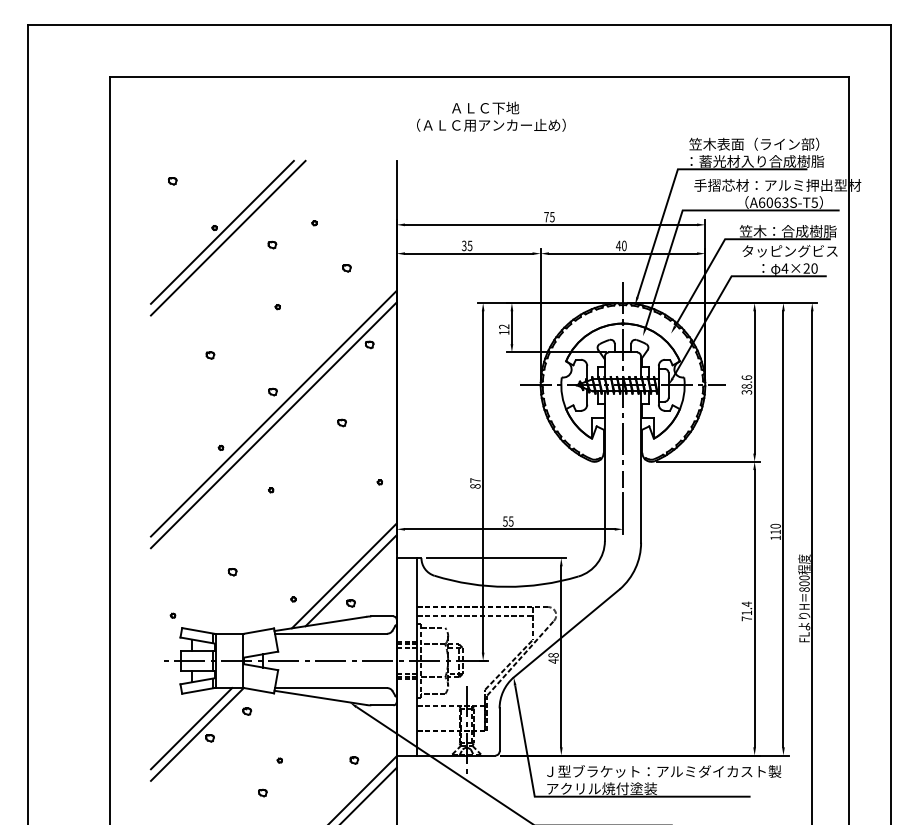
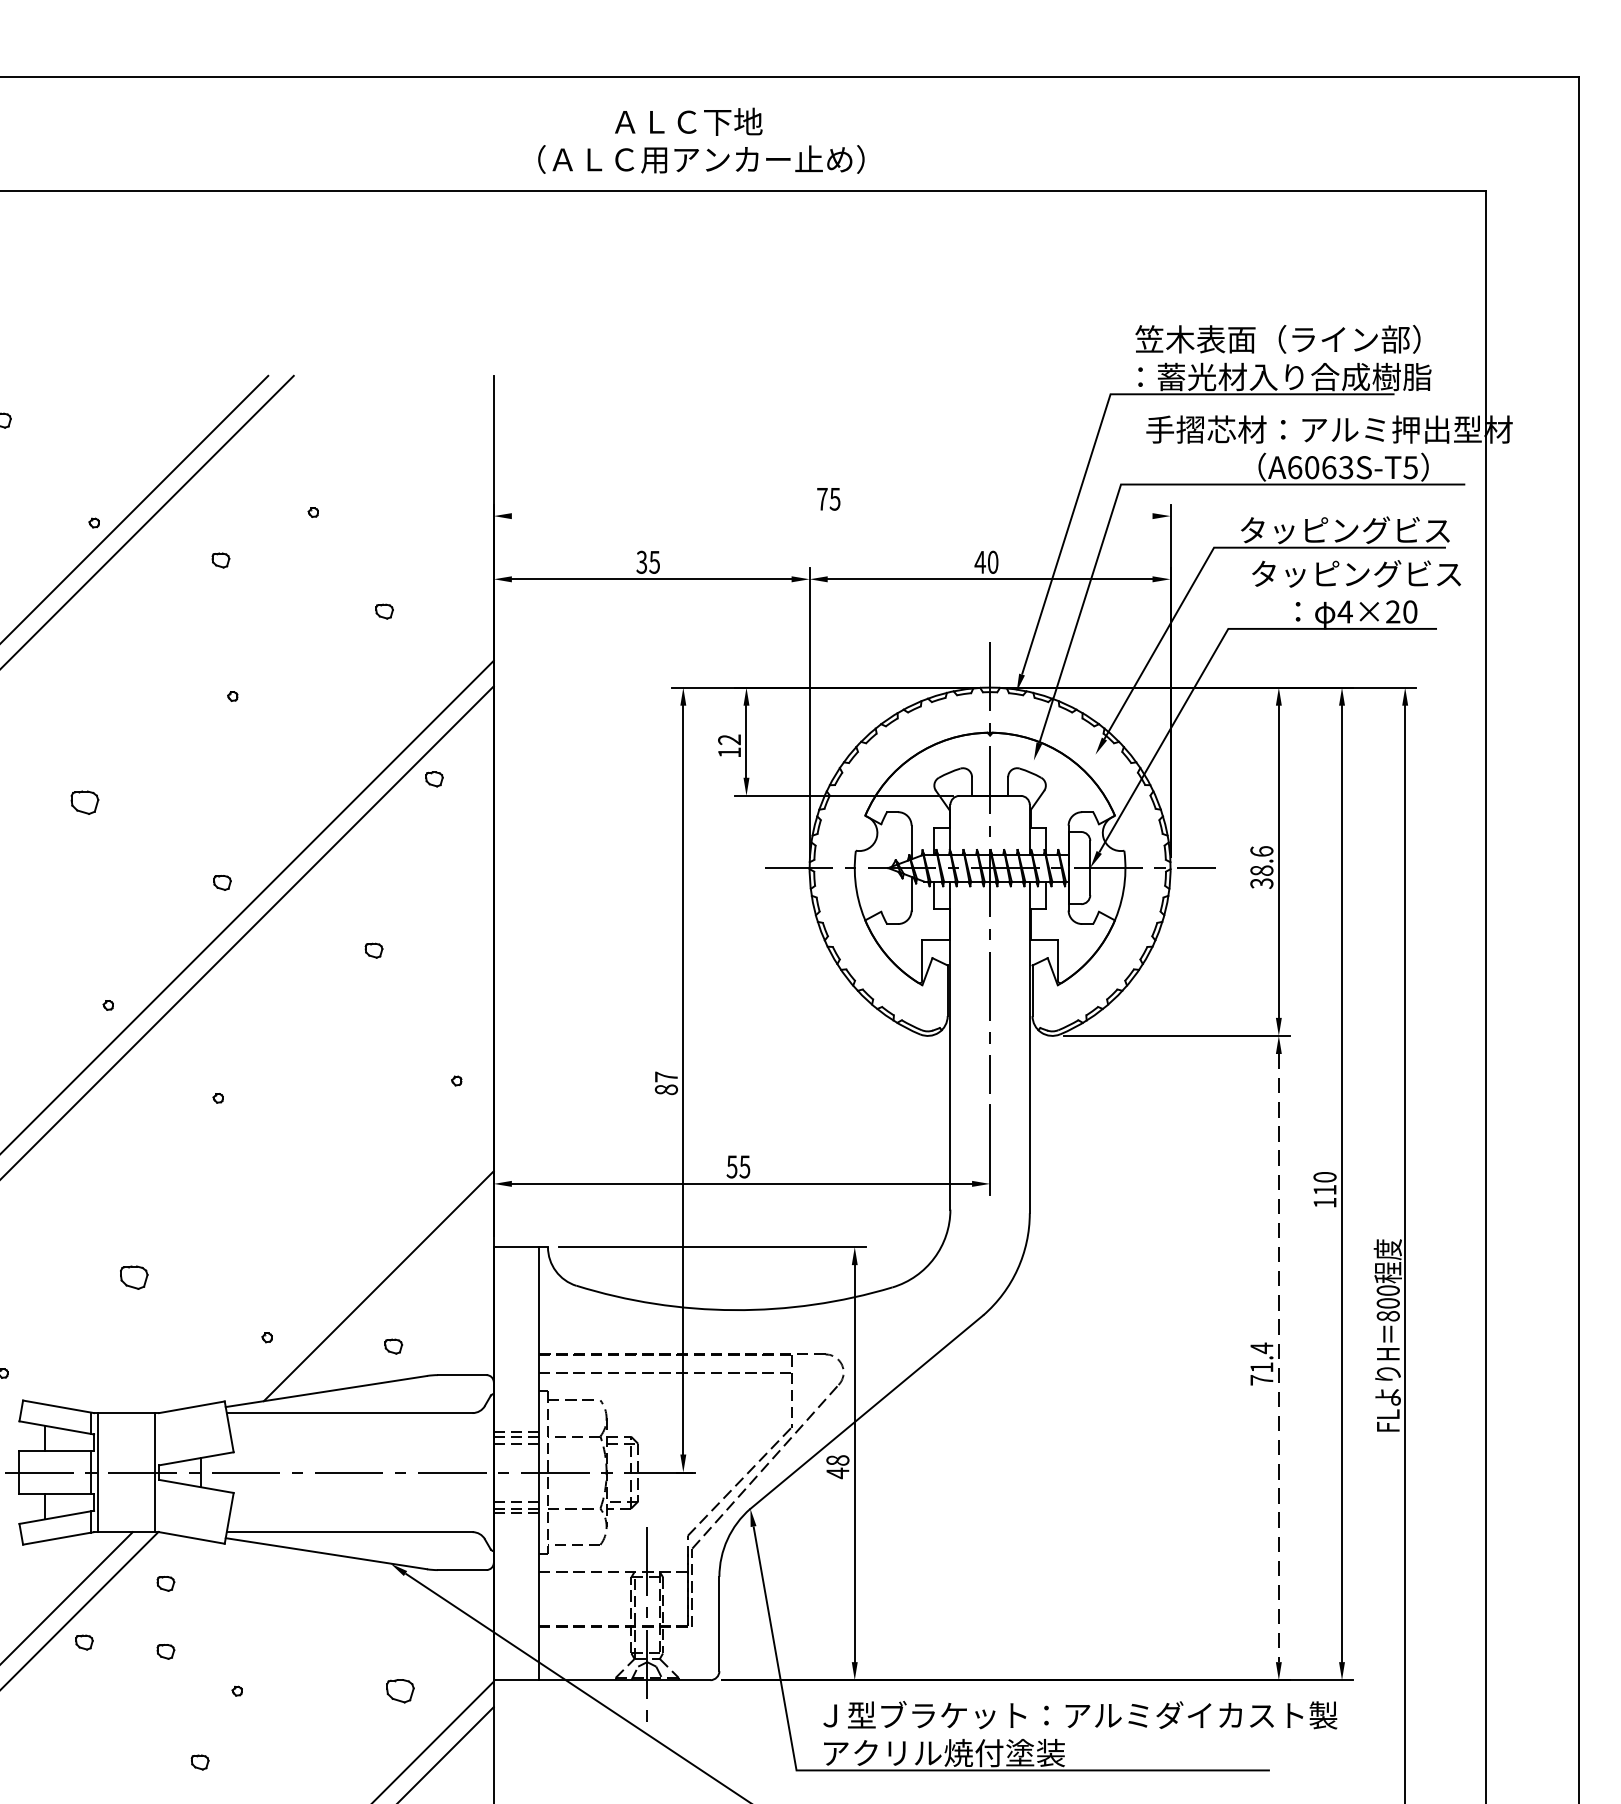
text: (491, 116) -> (701, 140), moved
line: (550, 224) -> (831, 515), removed
text: (786, 231) -> (1348, 530), 笠木：合成樹脂 -> タッピングビス
part: (210, 355) -> (85, 802), size x1.6
part: (232, 572) -> (133, 1278), size x1.6
line: (350, 580) -> (392, 1296), removed
line: (754, 608) -> (1278, 1357), solid -> dashed
part: (247, 742) -> (166, 1651), added
part: (354, 760) -> (401, 1691), size x1.6

